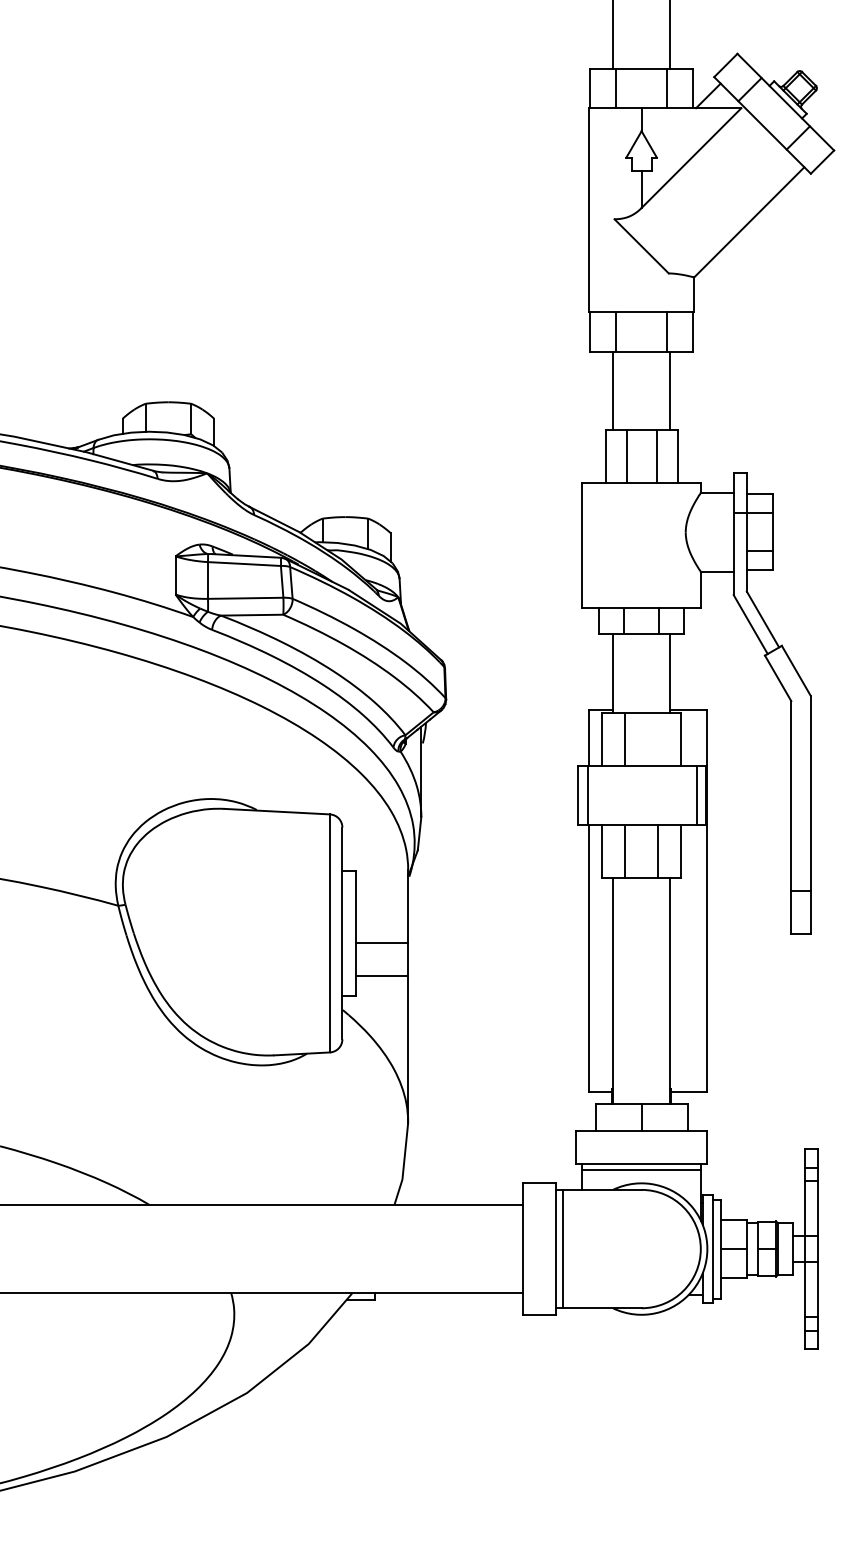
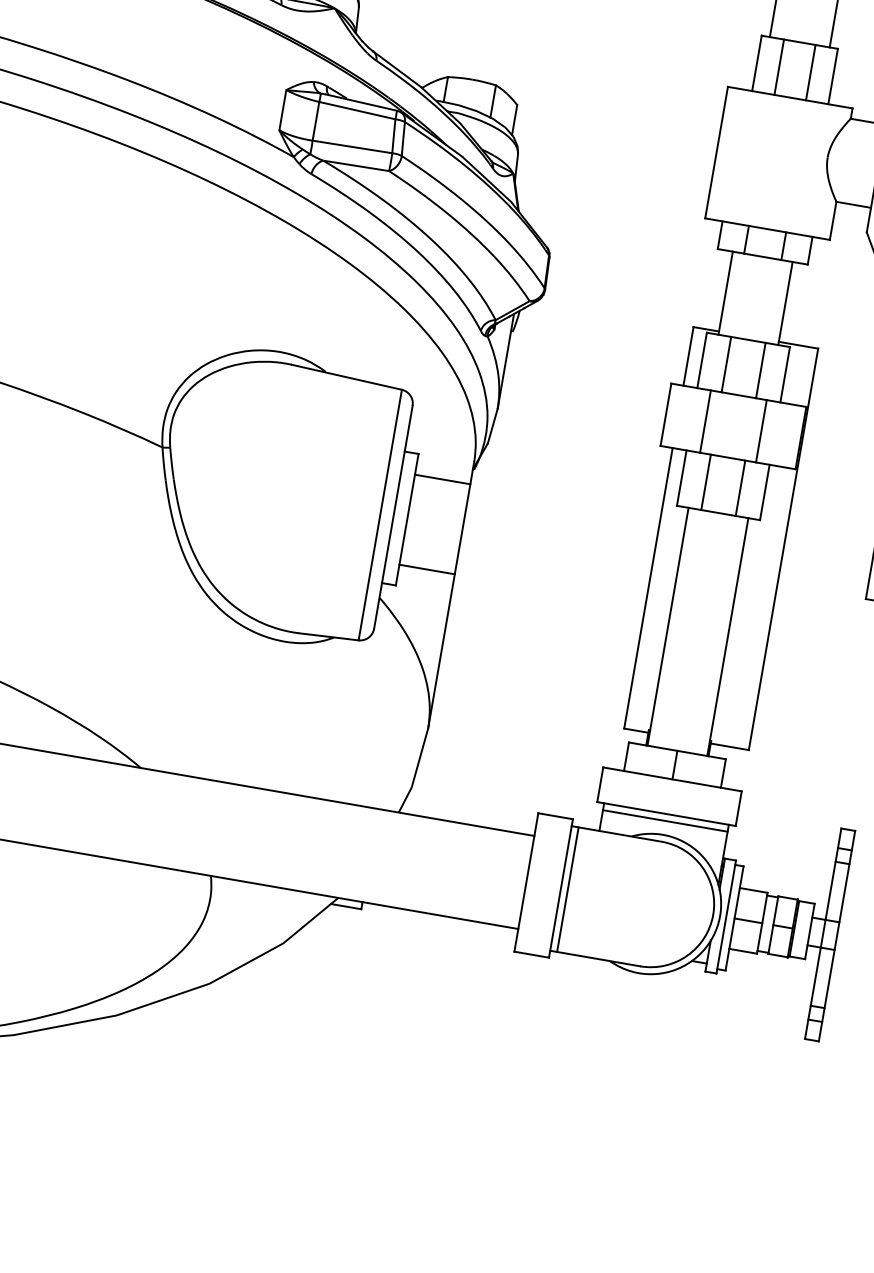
line: (658, 739) -> (761, 370), added
line: (588, 795) -> (705, 421), moved
line: (697, 795) -> (761, 431), moved
line: (381, 942) -> (442, 479), moved

